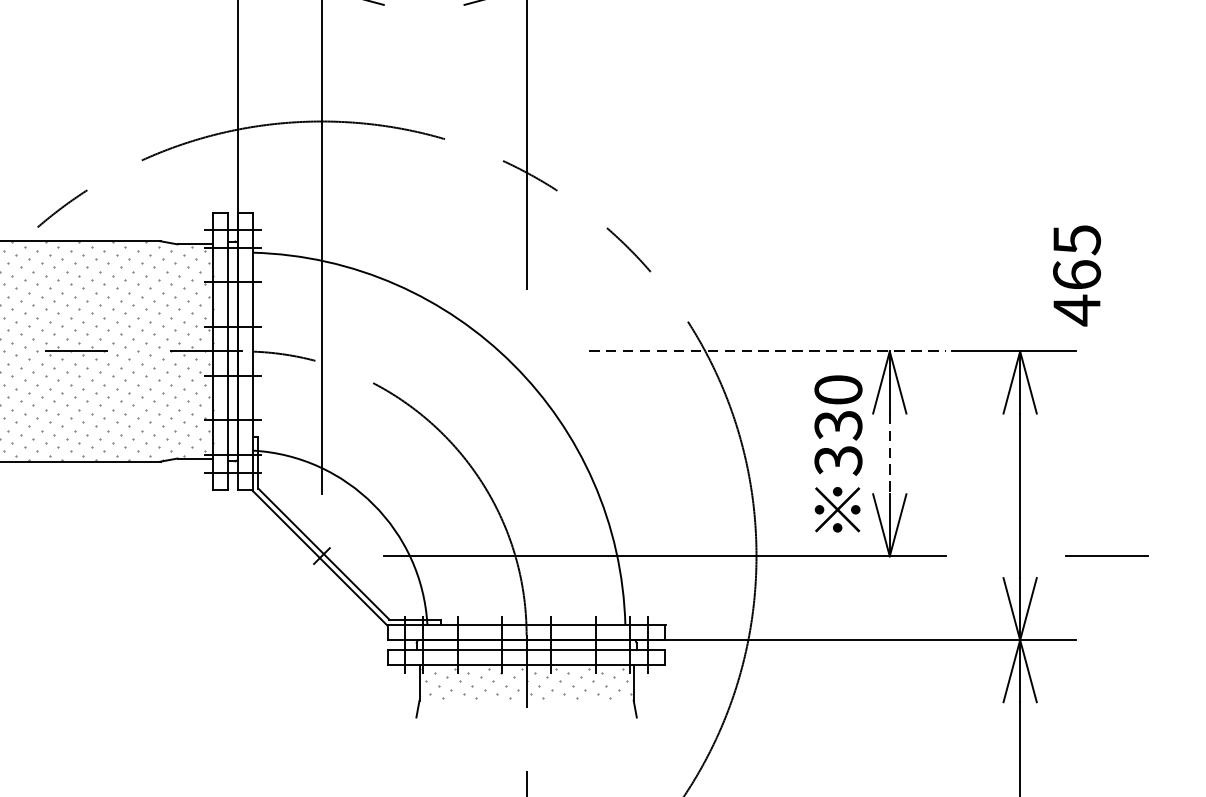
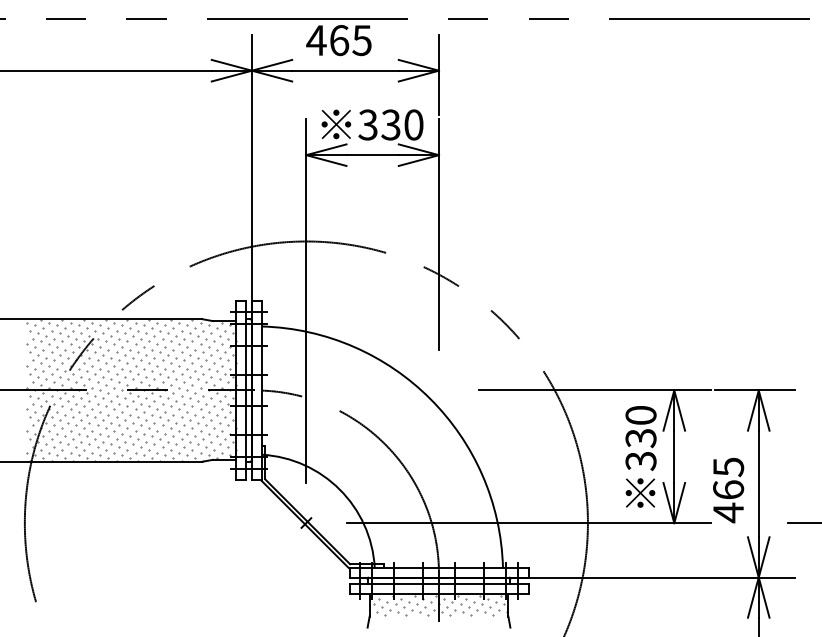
text: (1076, 275) -> (728, 490), moved
line: (766, 351) -> (594, 390), dashed -> solid
line: (890, 454) -> (674, 457), dashed -> solid

